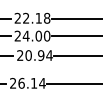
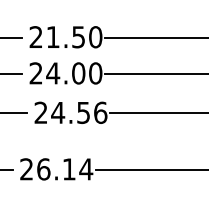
text: (36, 17) -> (74, 35), 22.18 -> 21.50
text: (38, 55) -> (78, 112), 20.94 -> 24.56

